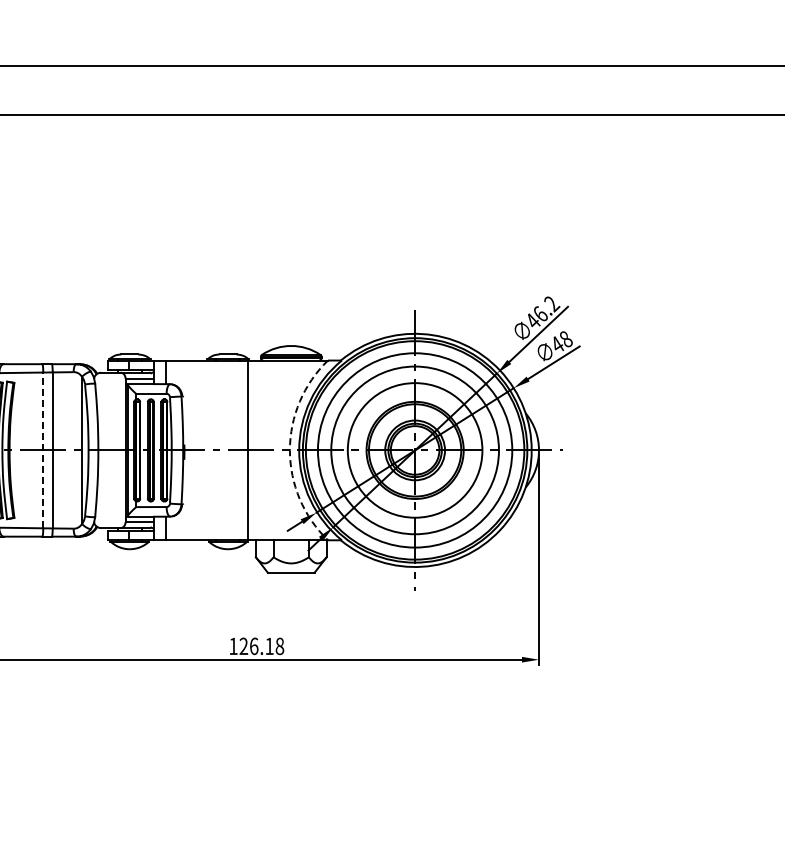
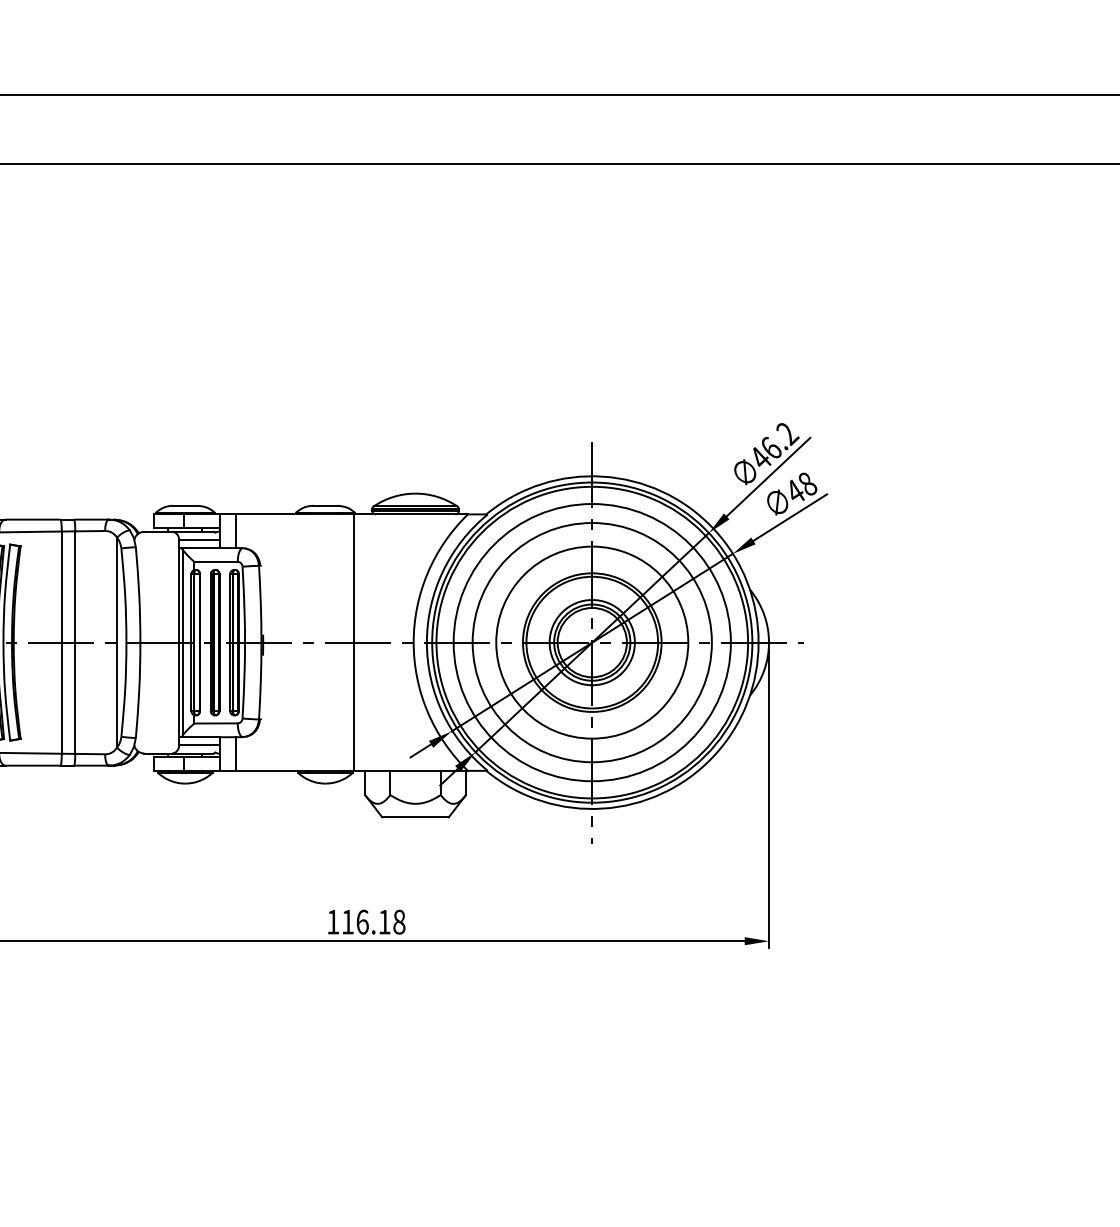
line: (43, 450) -> (62, 642), dashed -> solid
arc: (289, 450) -> (413, 642), dashed -> solid
text: (243, 645) -> (347, 920), 126.18 -> 116.18

